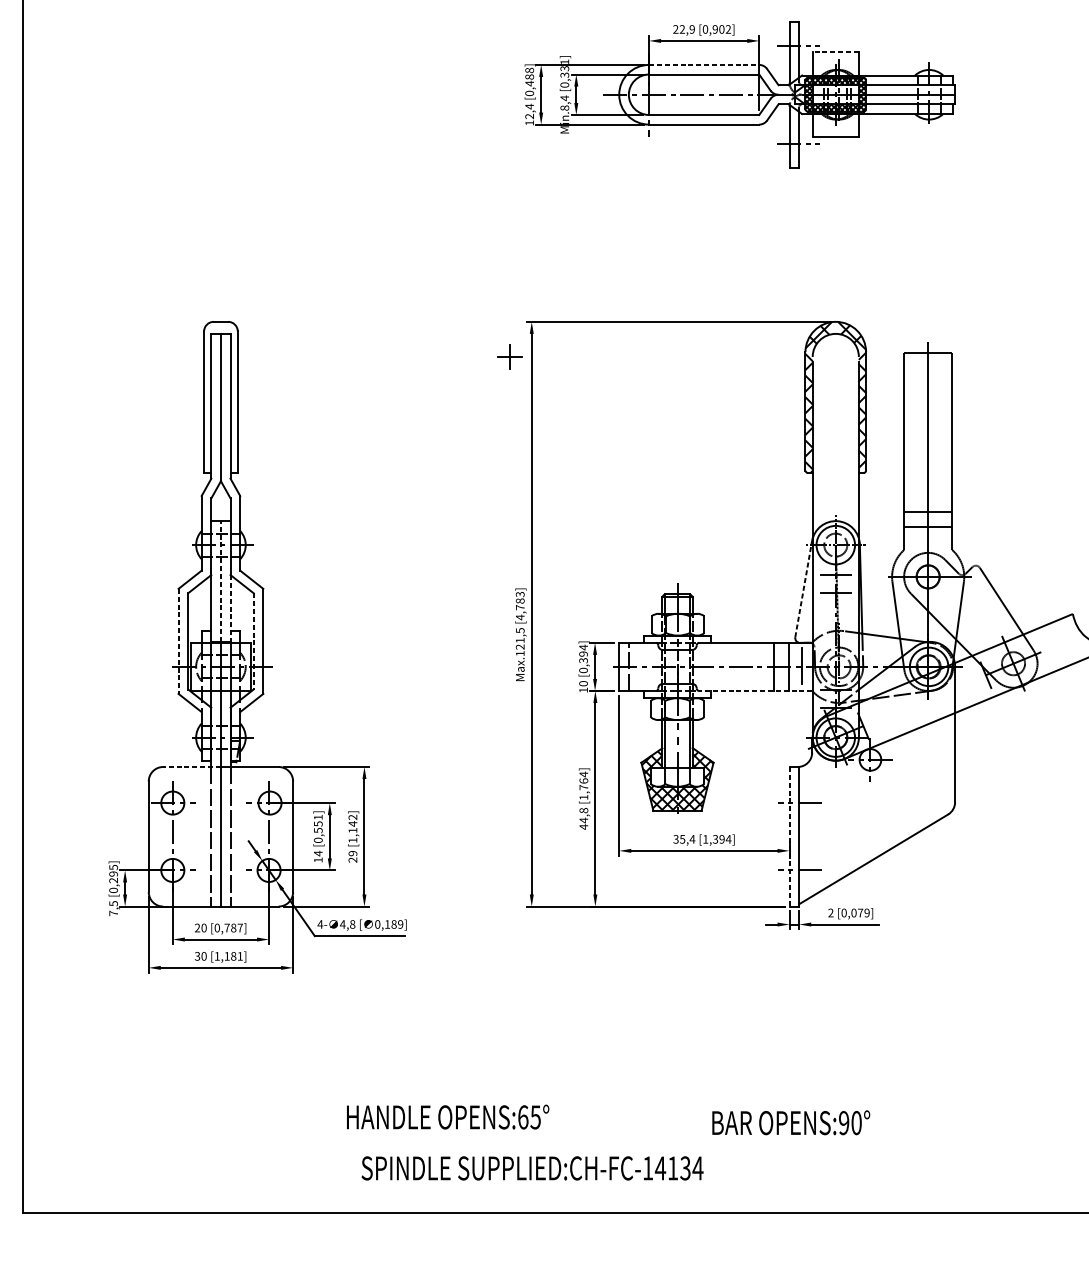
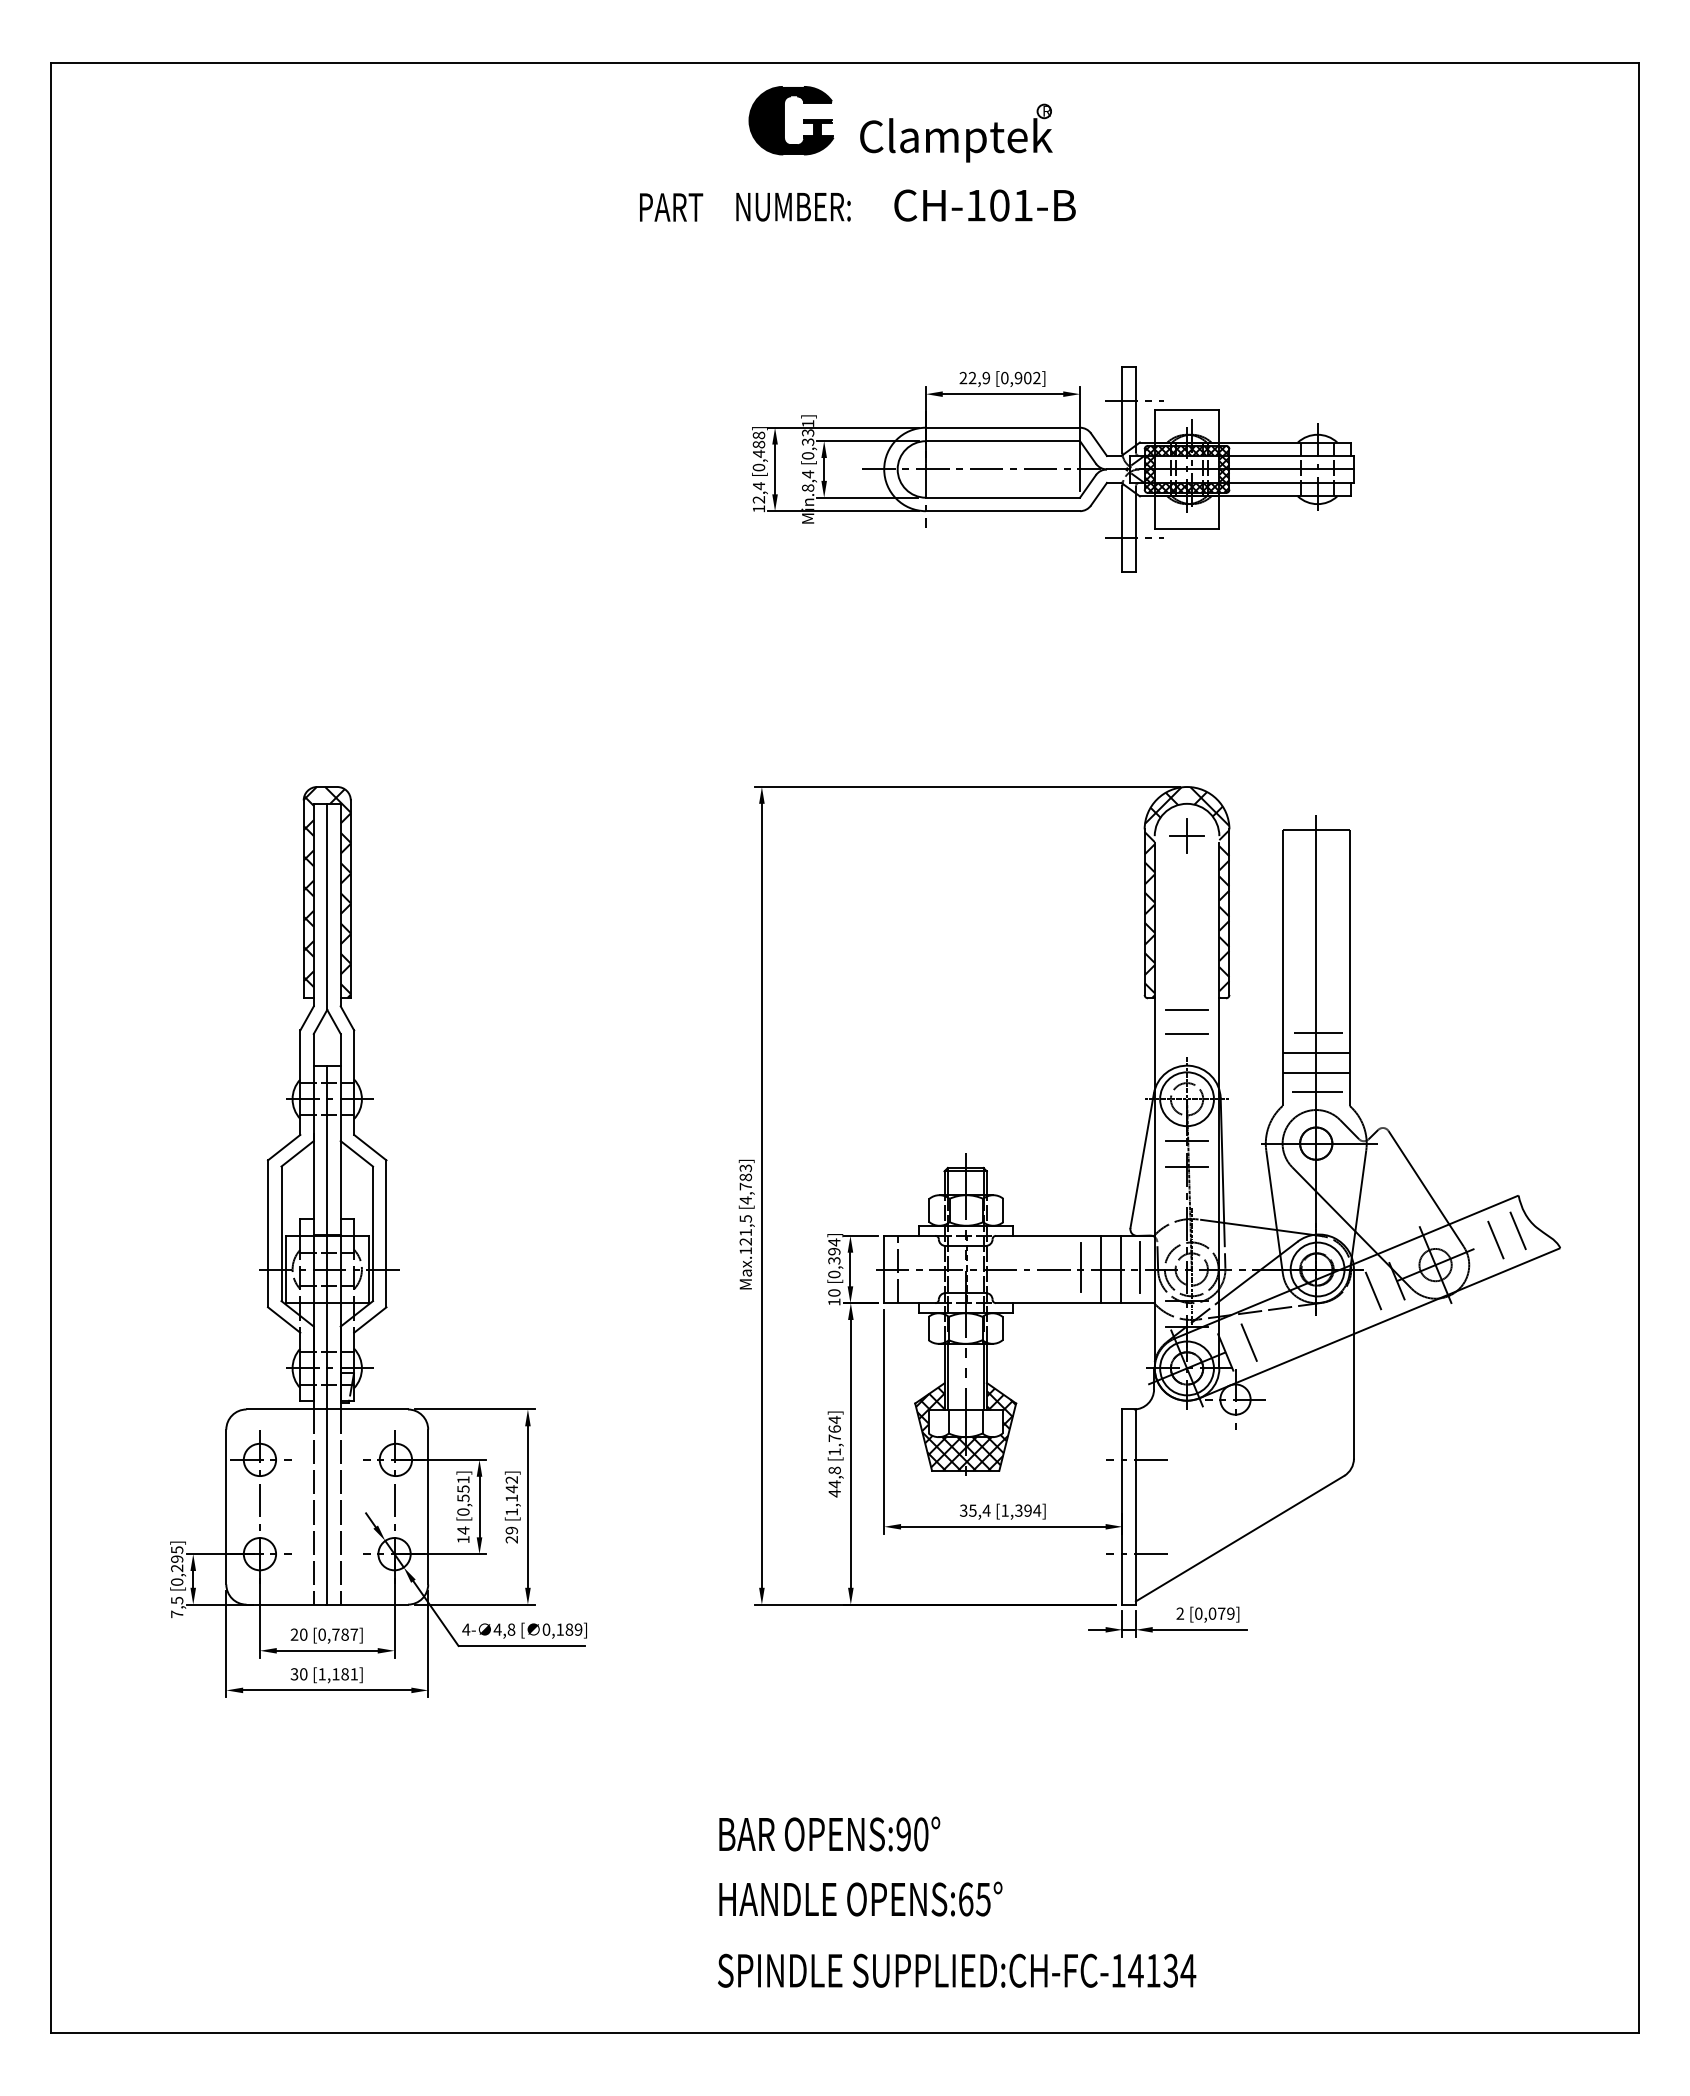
line: (835, 52) -> (1186, 410), dashed -> solid
line: (704, 64) -> (1003, 427), dashed -> solid
part: (510, 356) -> (1186, 835), moved
hatch: (220, 397) -> (326, 892), added
line: (835, 480) -> (1186, 1009), added
line: (835, 498) -> (1186, 1033), added
line: (929, 498) -> (1318, 1033), added
line: (929, 539) -> (1317, 1091), added
line: (221, 581) -> (327, 1149), dashed -> solid
line: (803, 588) -> (1142, 1160), dashed -> solid
line: (230, 608) -> (340, 1187), dashed -> solid
line: (1072, 639) -> (1518, 1230), added
line: (178, 641) -> (268, 1234), dashed -> solid
line: (254, 641) -> (373, 1234), dashed -> solid
line: (1056, 646) -> (1495, 1240), added
line: (760, 664) -> (1081, 1266), added
line: (969, 681) -> (1373, 1290), added
line: (755, 691) -> (1074, 1303), dashed -> solid
line: (880, 719) -> (1249, 1342), added
line: (191, 767) -> (286, 1409), dashed -> solid
line: (789, 837) -> (1122, 1507), dashed -> solid
text: (447, 1116) -> (860, 1898), moved
text: (791, 1122) -> (829, 1833), moved
text: (532, 1168) -> (957, 1970), moved

